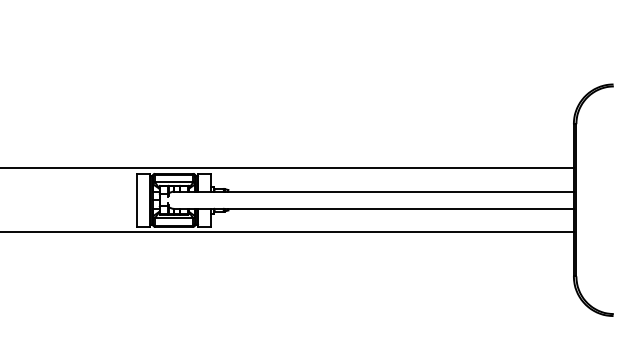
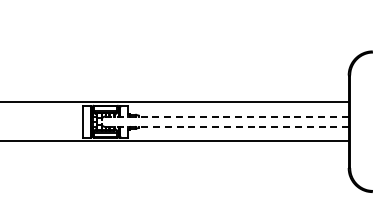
line: (372, 191) -> (226, 116), solid -> dashed
line: (374, 209) -> (227, 127), solid -> dashed

